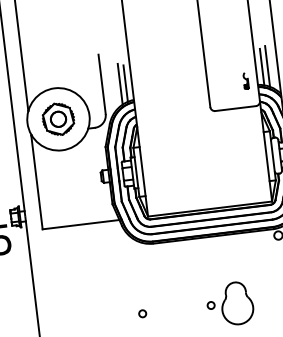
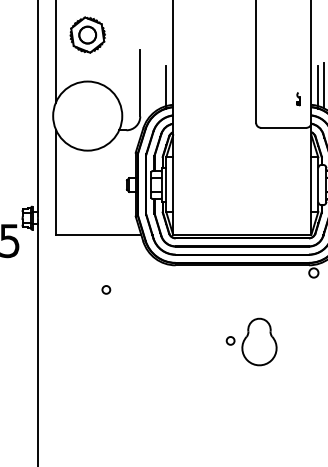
part: (245, 80) -> (298, 98), size x0.7
line: (120, 83) -> (160, 85), removed
part: (58, 118) -> (87, 34), moved
circle: (142, 313) -> (106, 289), moved

